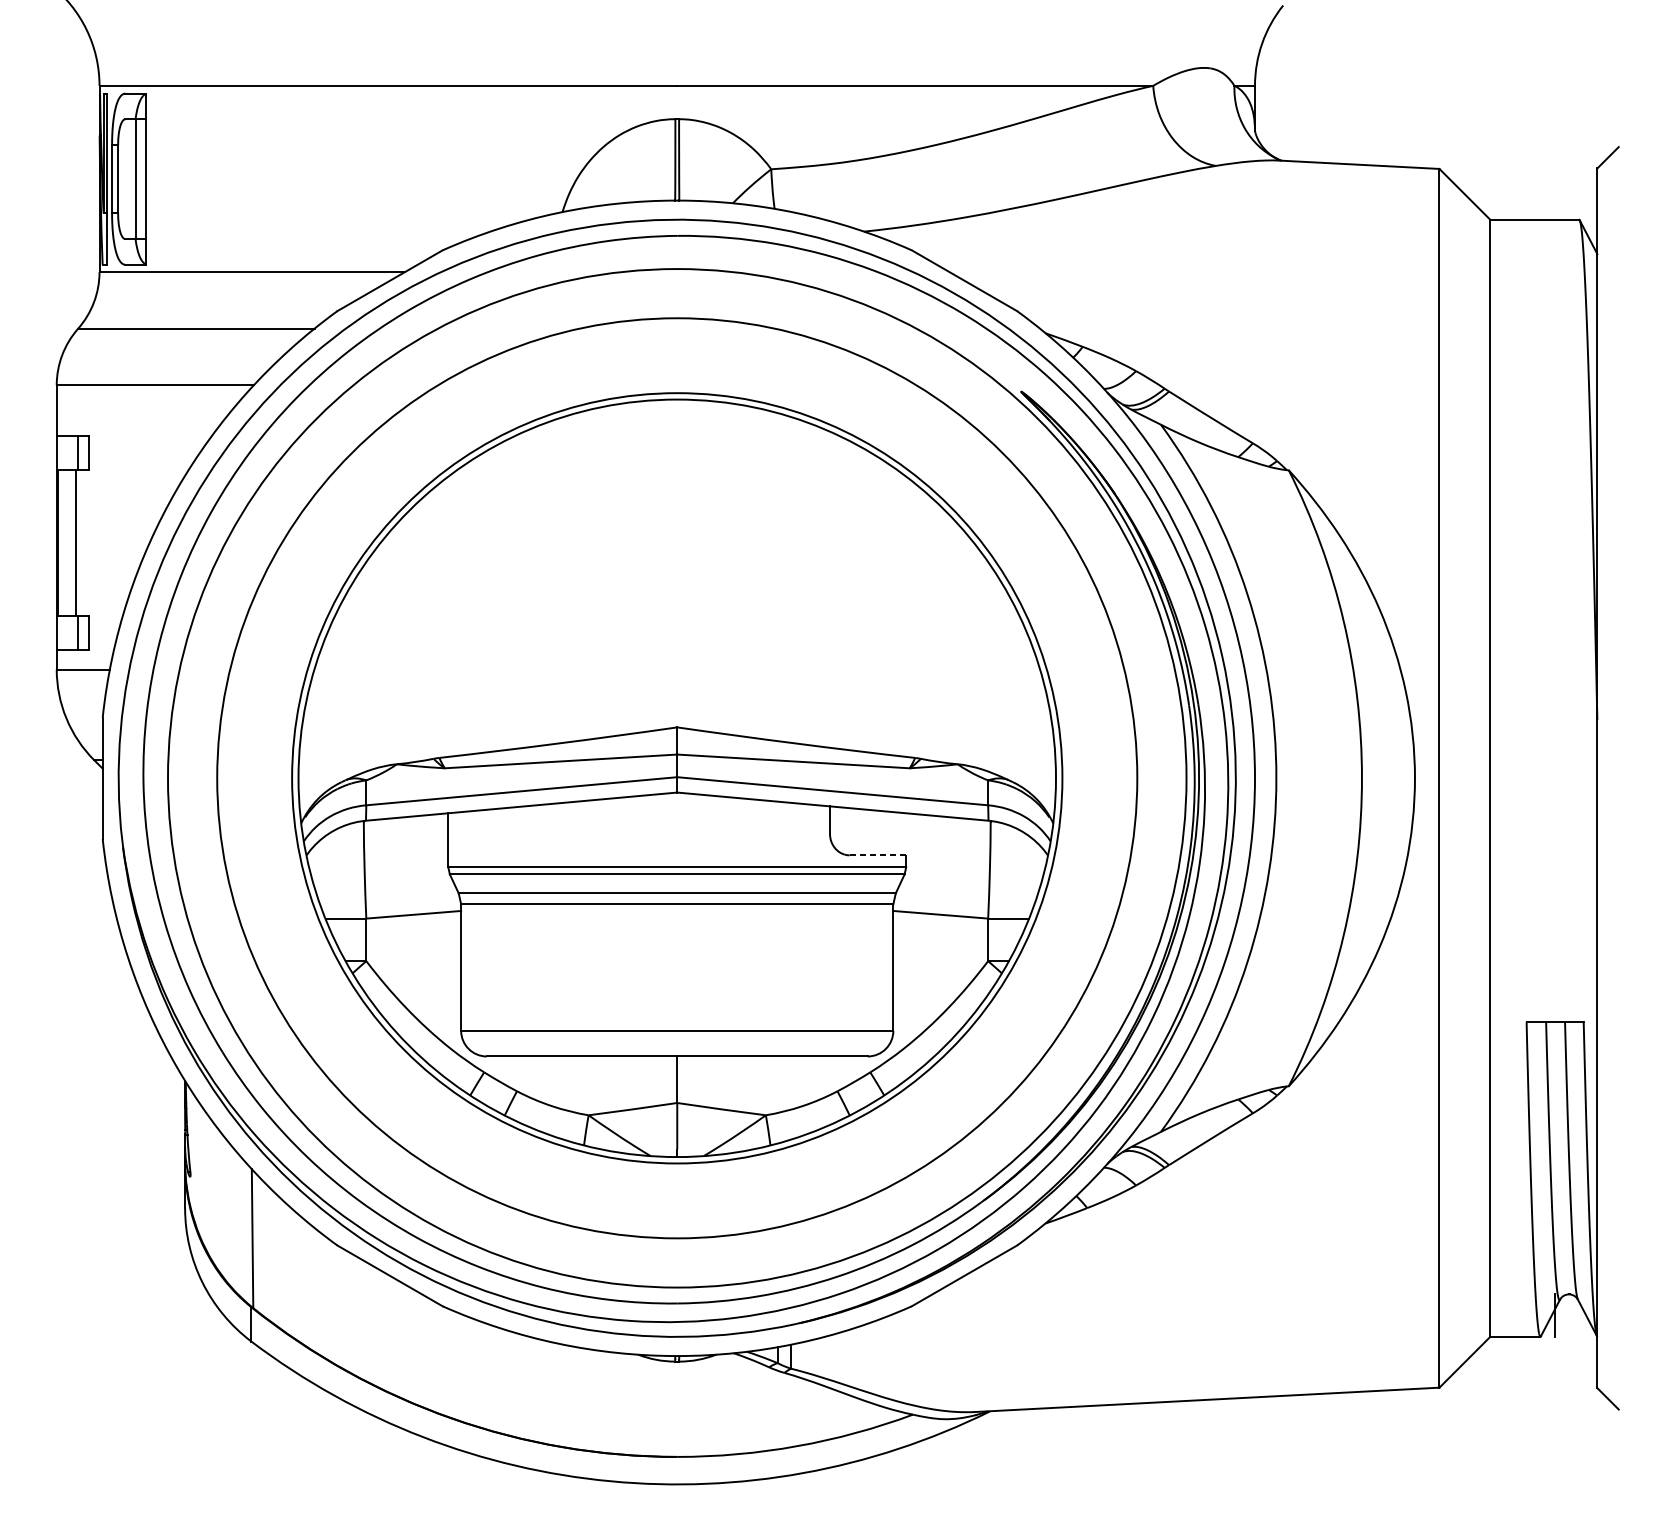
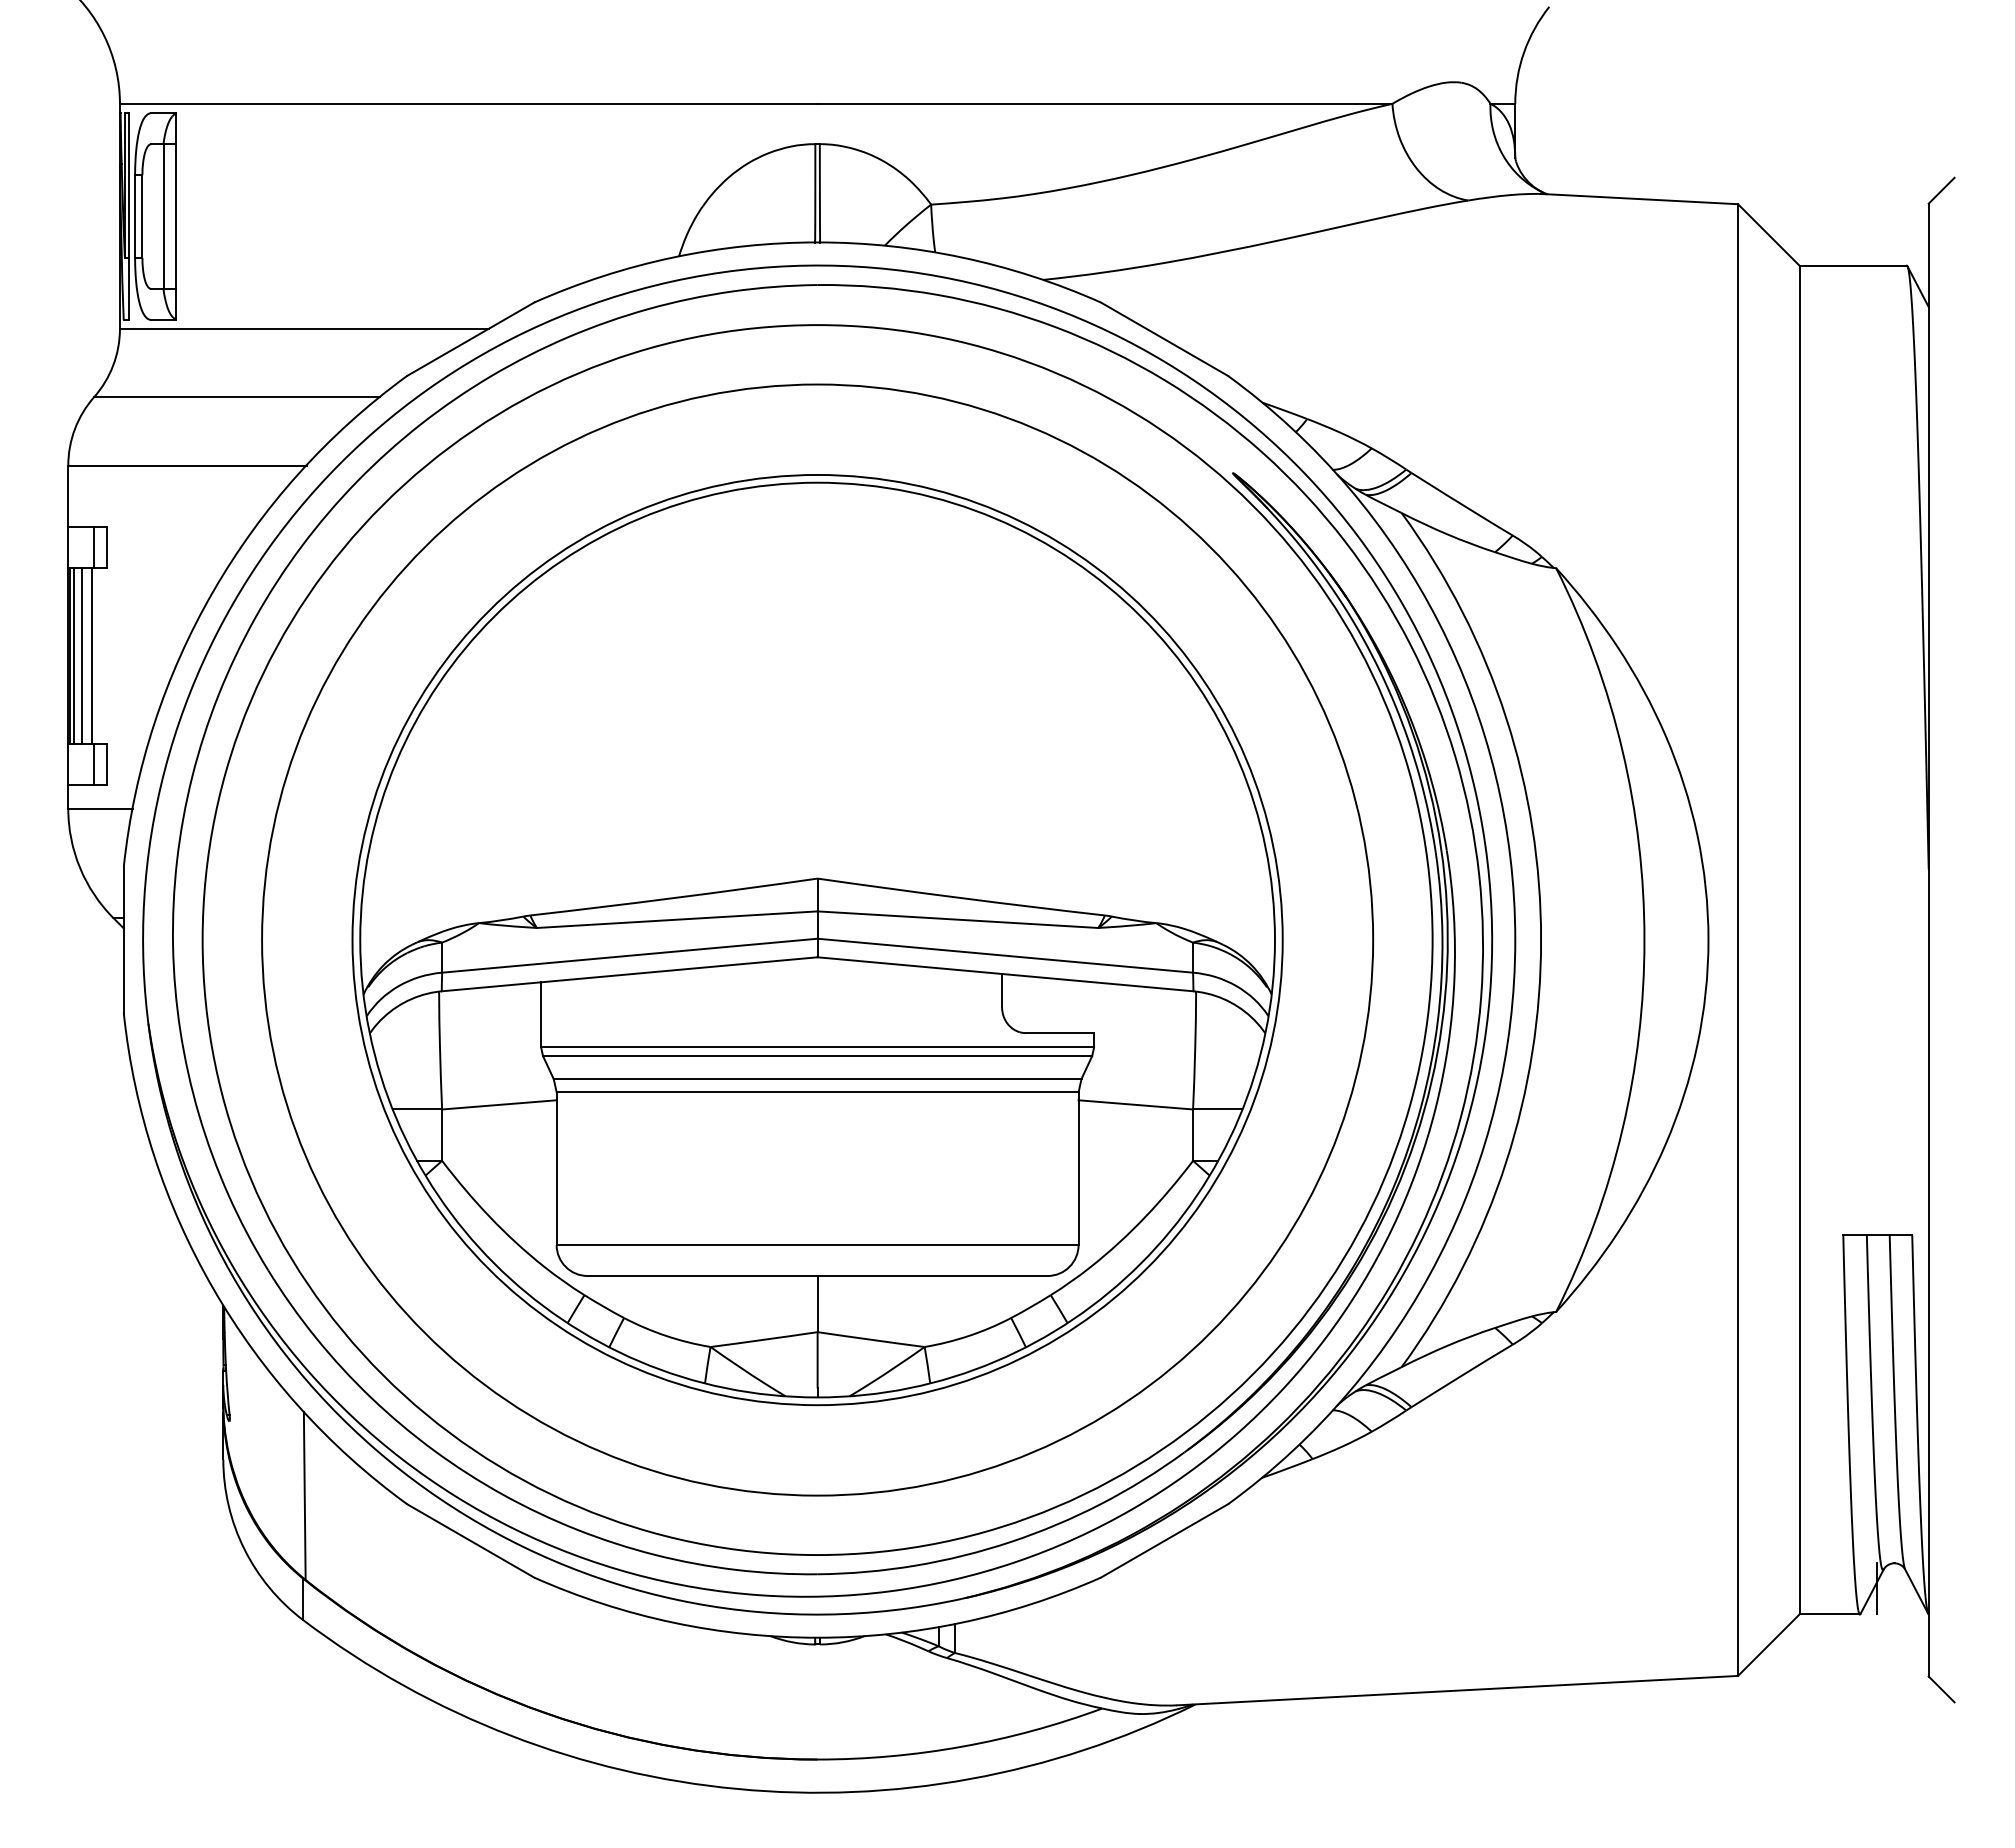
line: (61, 542) -> (74, 655), added
line: (68, 542) -> (82, 655), added
line: (877, 855) -> (1059, 1033), dashed -> solid

